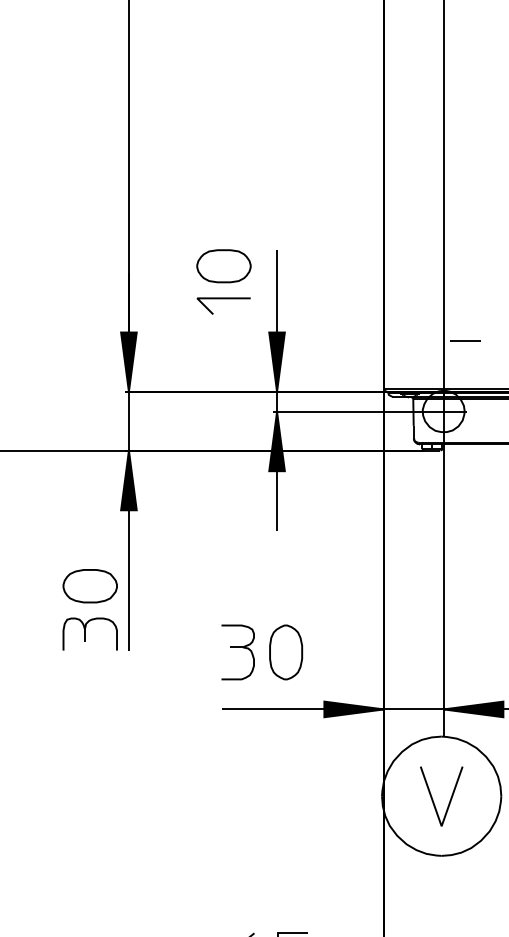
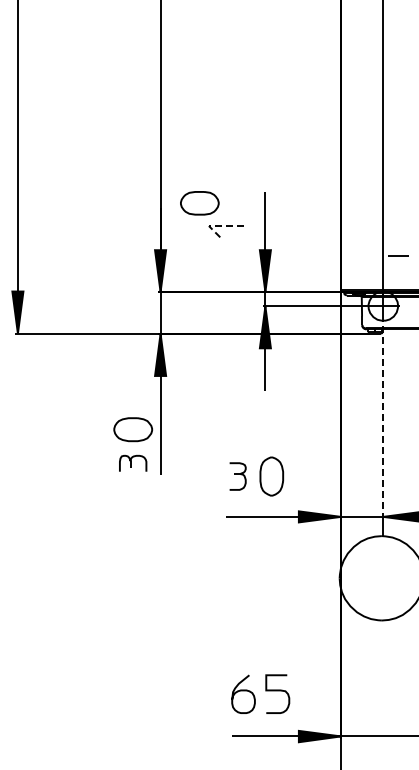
part: (223, 266) -> (199, 203), moved
line: (210, 299) -> (218, 226), solid -> dashed
line: (443, 574) -> (383, 421), solid -> dashed
part: (89, 633) -> (132, 463), size x0.7
part: (237, 652) -> (237, 476), size x0.7
line: (434, 799) -> (376, 580), removed

